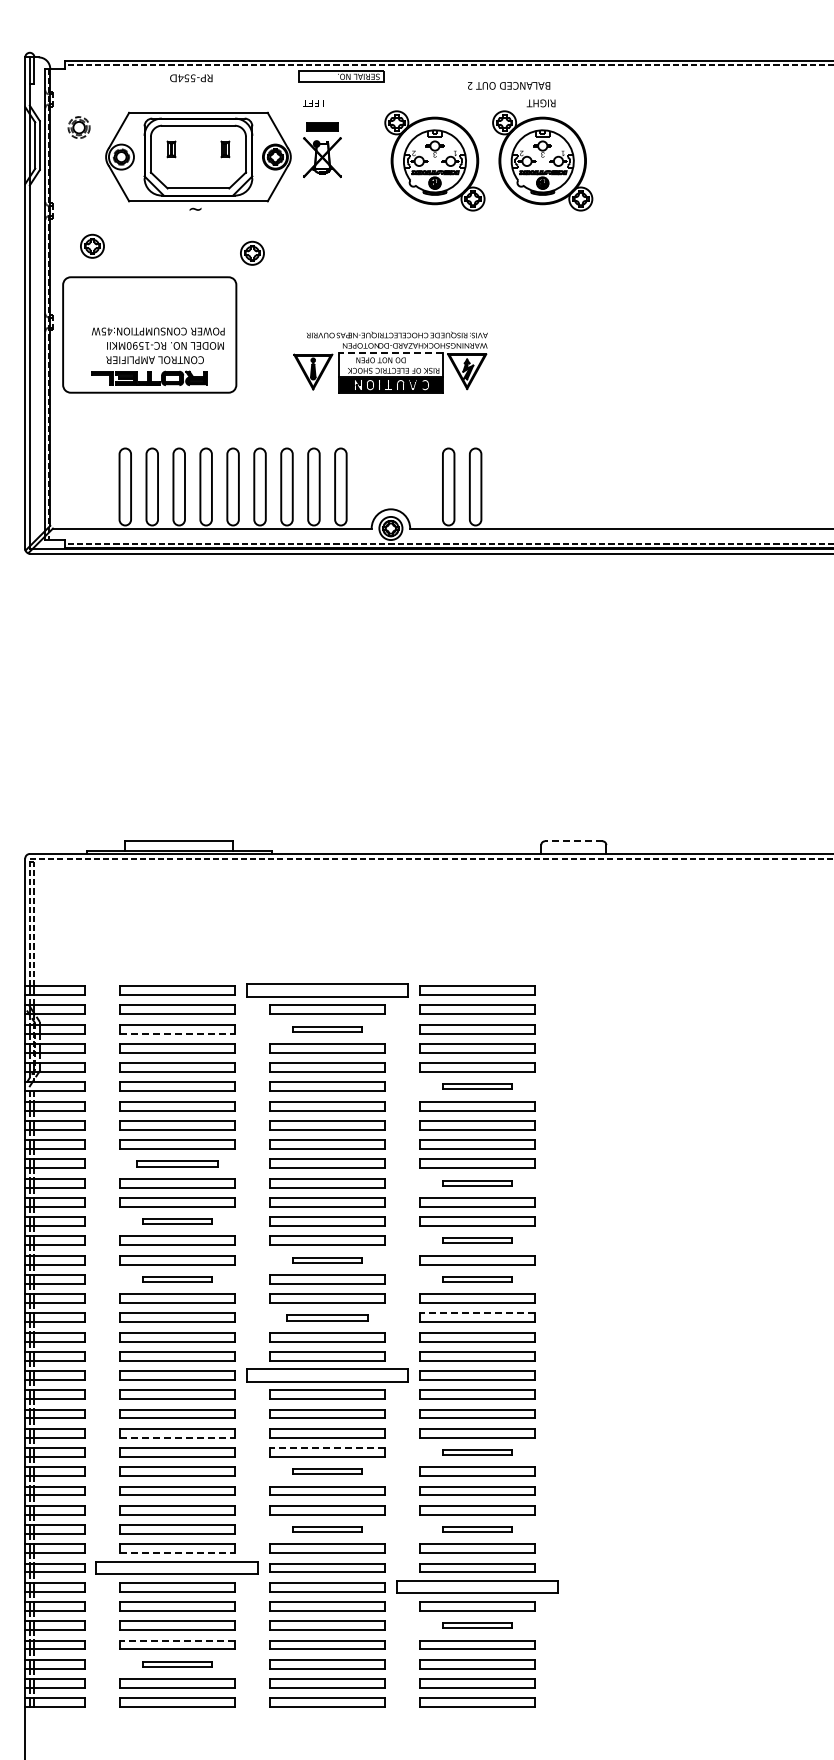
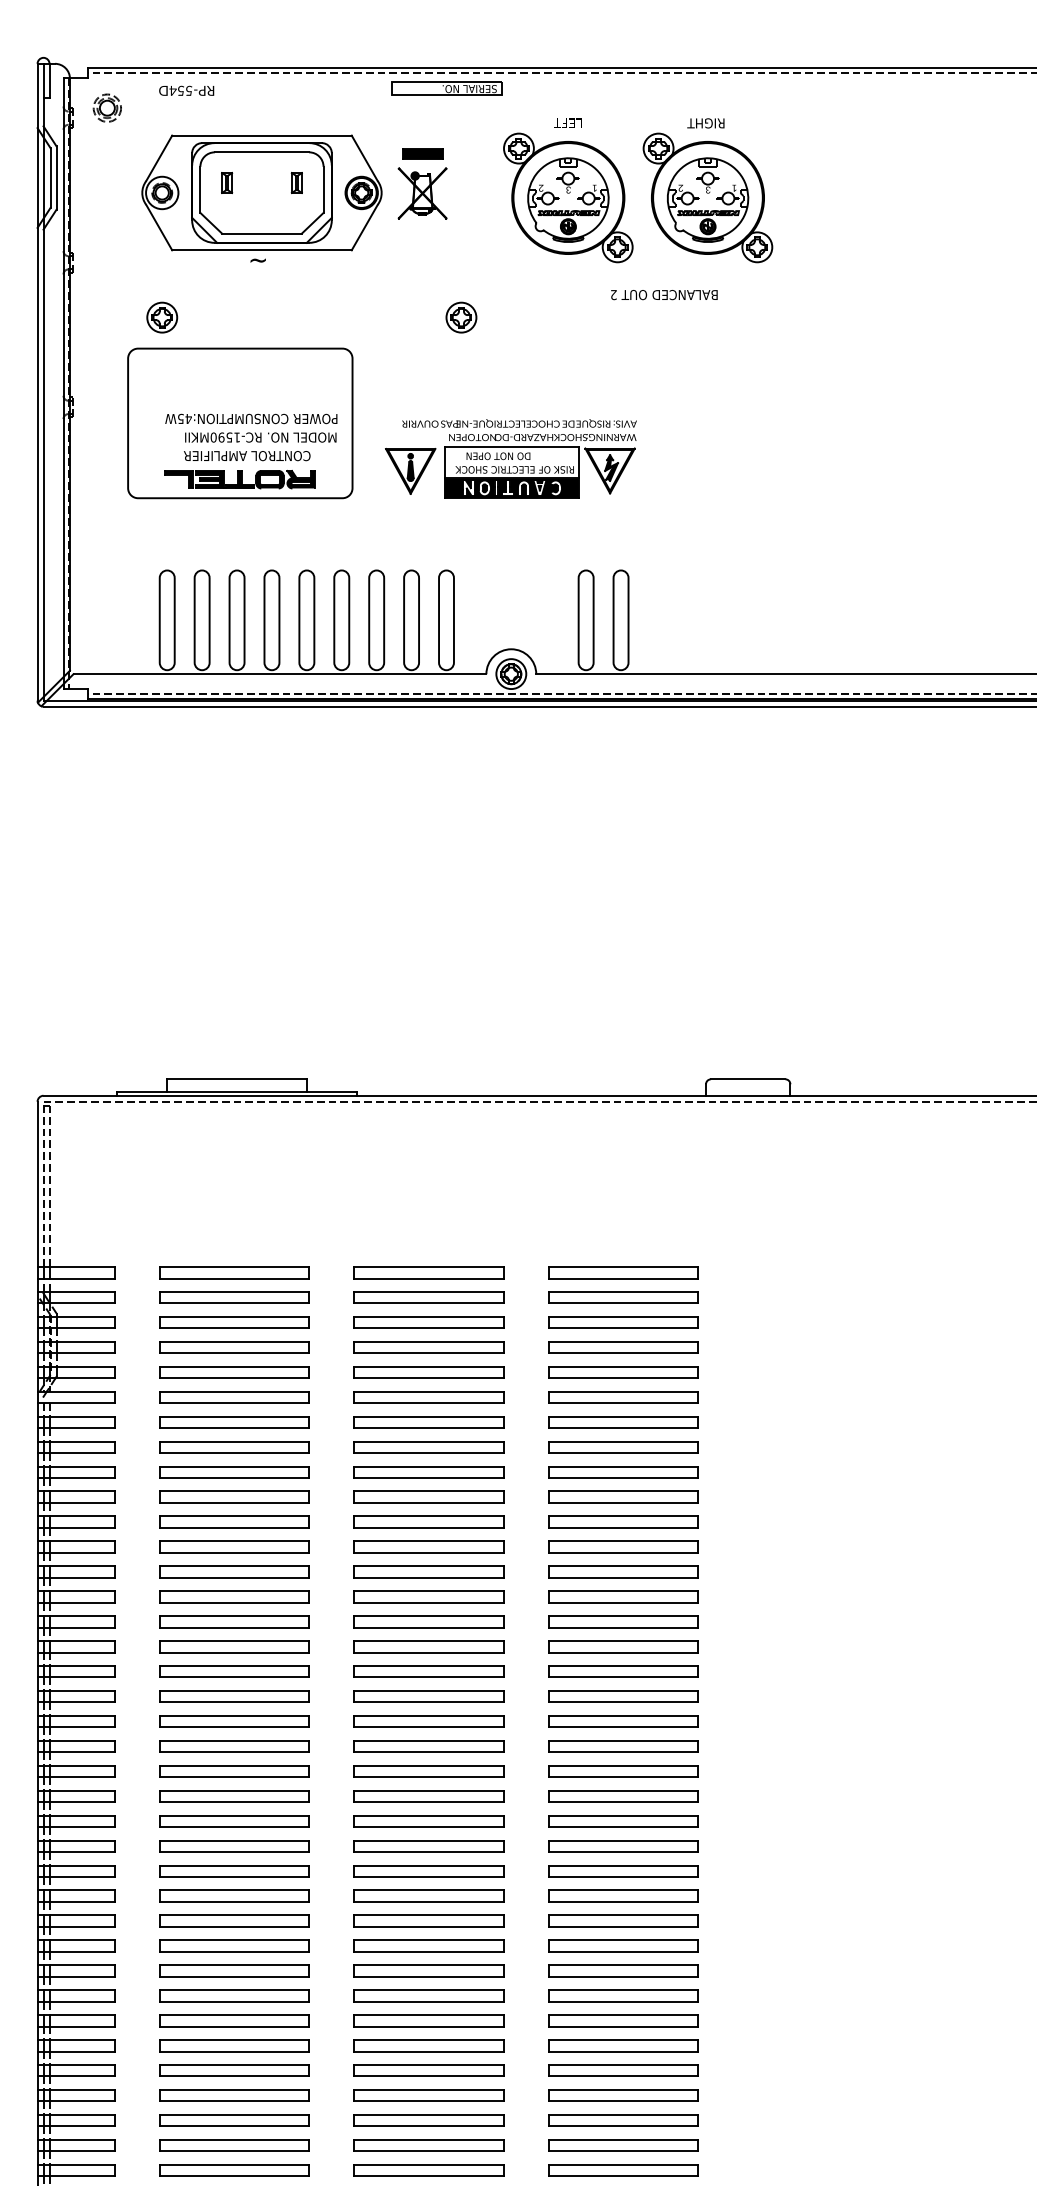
text: (191, 78) -> (186, 91), moved
text: (509, 85) -> (664, 294), moved
text: (313, 103) -> (567, 123), moved
part: (78, 127) -> (106, 107), moved
part: (92, 245) -> (162, 316), moved
part: (252, 252) -> (461, 316), moved
part: (149, 334) -> (240, 422), moved
line: (391, 353) -> (512, 447), dashed -> solid
line: (573, 841) -> (747, 1079), dashed -> solid
part: (327, 990) -> (429, 1272), size x0.71
part: (327, 1029) -> (429, 1323), size x1.67
line: (177, 1033) -> (234, 1328), dashed -> solid
part: (477, 1086) -> (623, 1397), size x1.67
part: (177, 1163) -> (234, 1496), size x1.43
part: (477, 1183) -> (623, 1522), size x1.67
part: (177, 1221) -> (234, 1571), size x1.67
part: (477, 1240) -> (623, 1596), size x1.67
part: (327, 1260) -> (429, 1622), size x1.67
part: (177, 1279) -> (234, 1647), size x1.67
part: (477, 1279) -> (623, 1647), size x1.67
line: (477, 1313) -> (623, 1691), dashed -> solid
part: (327, 1317) -> (429, 1696), size x1.43
part: (327, 1375) -> (429, 1771), size x0.71
line: (177, 1437) -> (234, 1851), dashed -> solid
line: (327, 1448) -> (429, 1865), dashed -> solid
part: (477, 1452) -> (623, 1871), size x1.67
part: (327, 1471) -> (429, 1895), size x1.67
part: (327, 1529) -> (429, 1970), size x1.67
part: (477, 1529) -> (623, 1970), size x1.67
line: (177, 1553) -> (234, 2002), dashed -> solid
part: (177, 1567) -> (234, 2020), size x0.71
part: (477, 1587) -> (623, 2046), size x0.71
part: (477, 1625) -> (623, 2095), size x1.67
line: (177, 1640) -> (234, 2114), dashed -> solid
part: (177, 1664) -> (234, 2145), size x1.67

